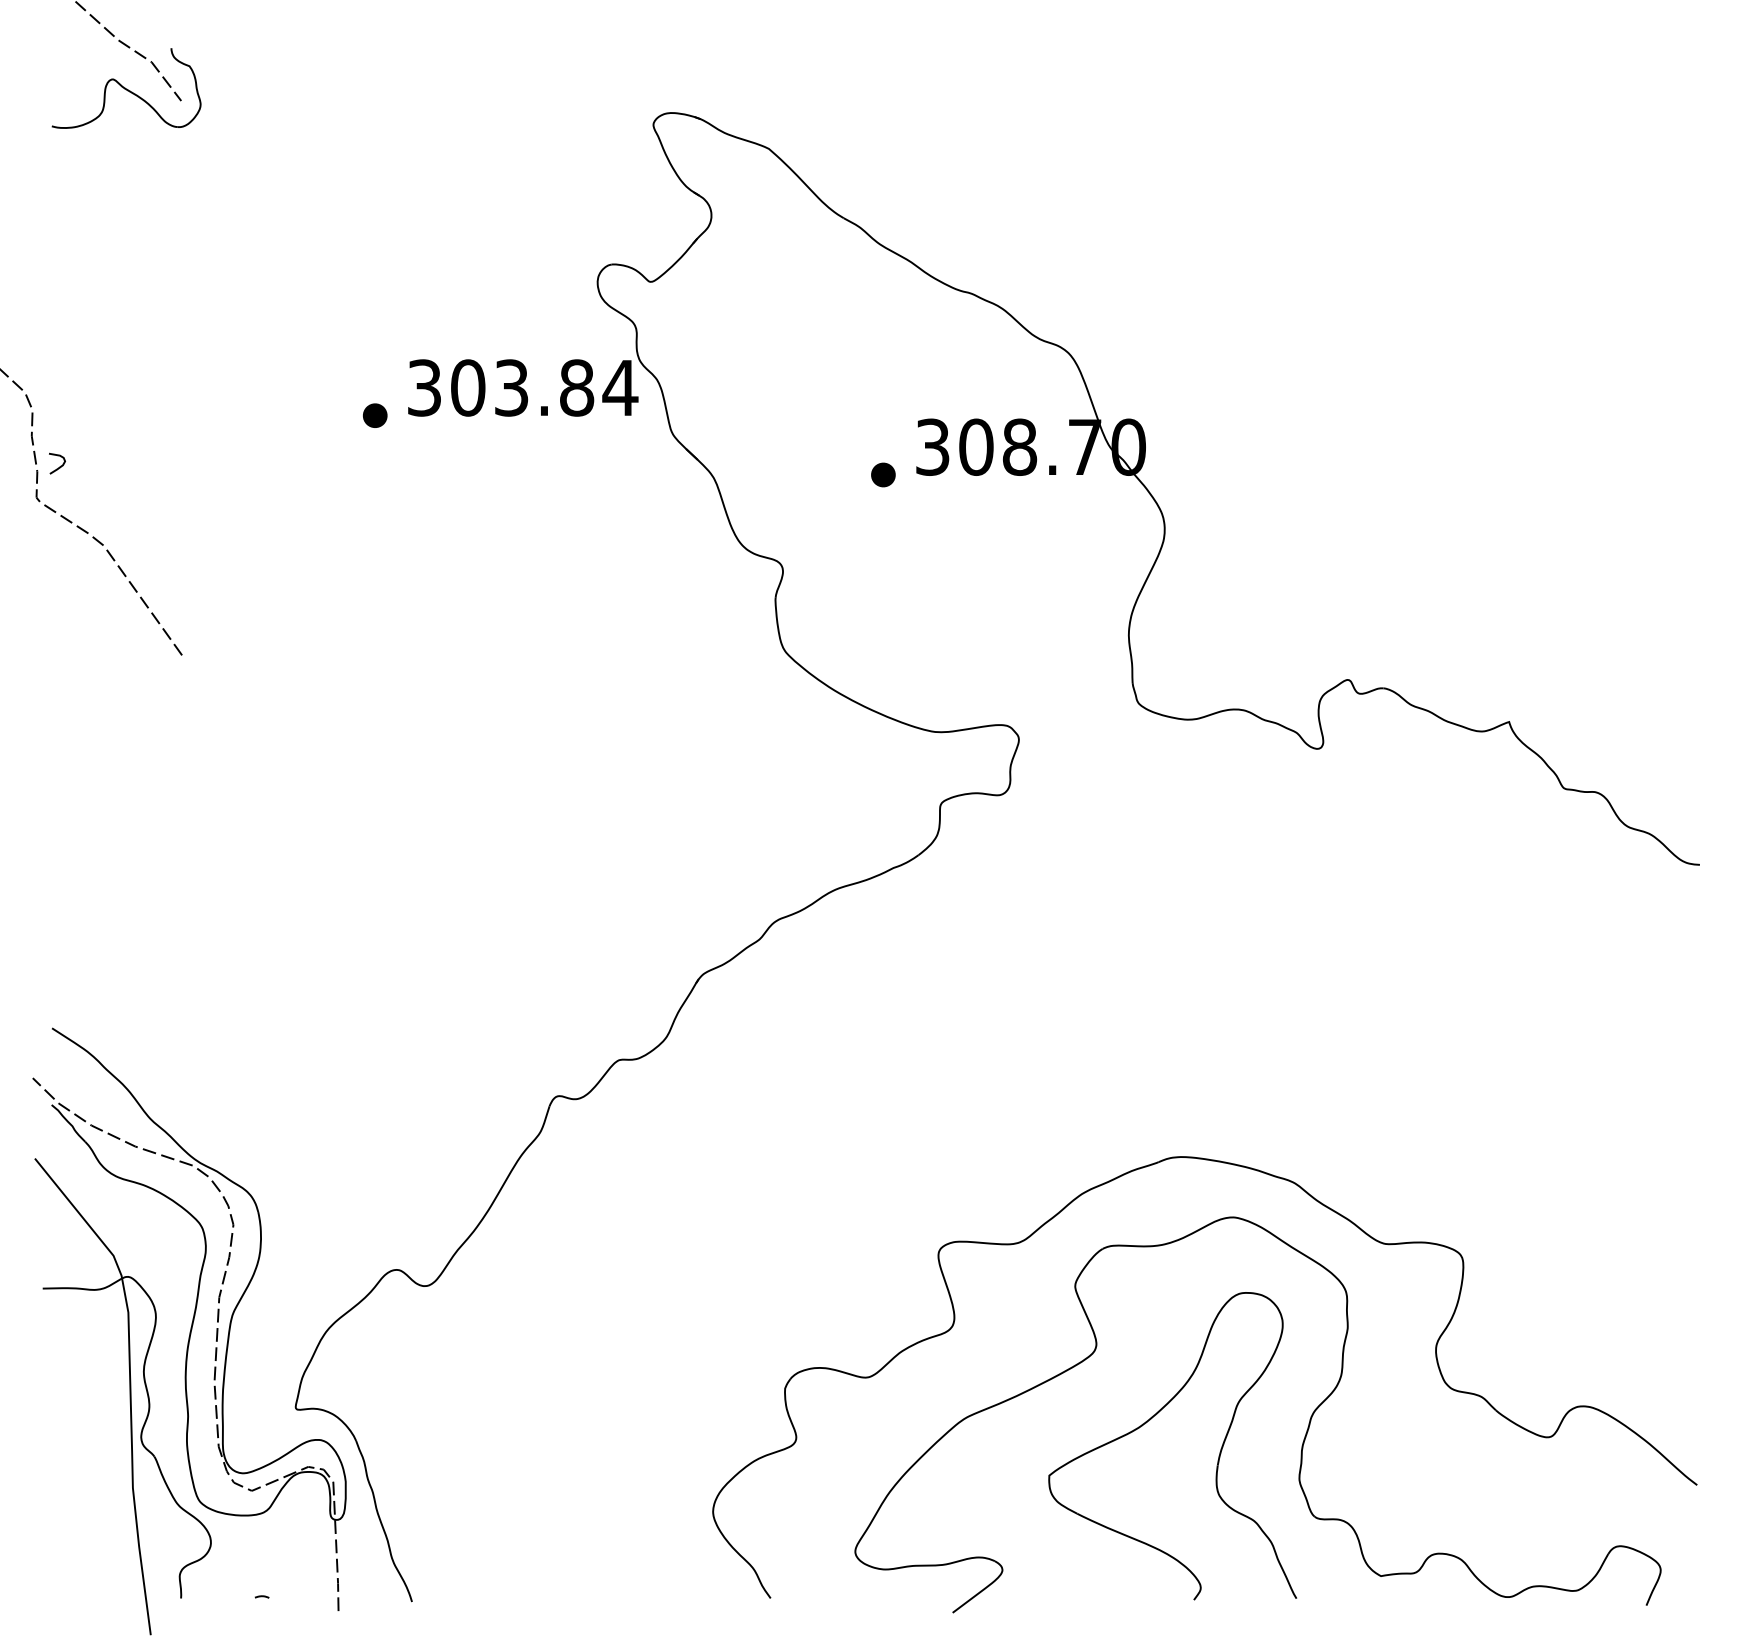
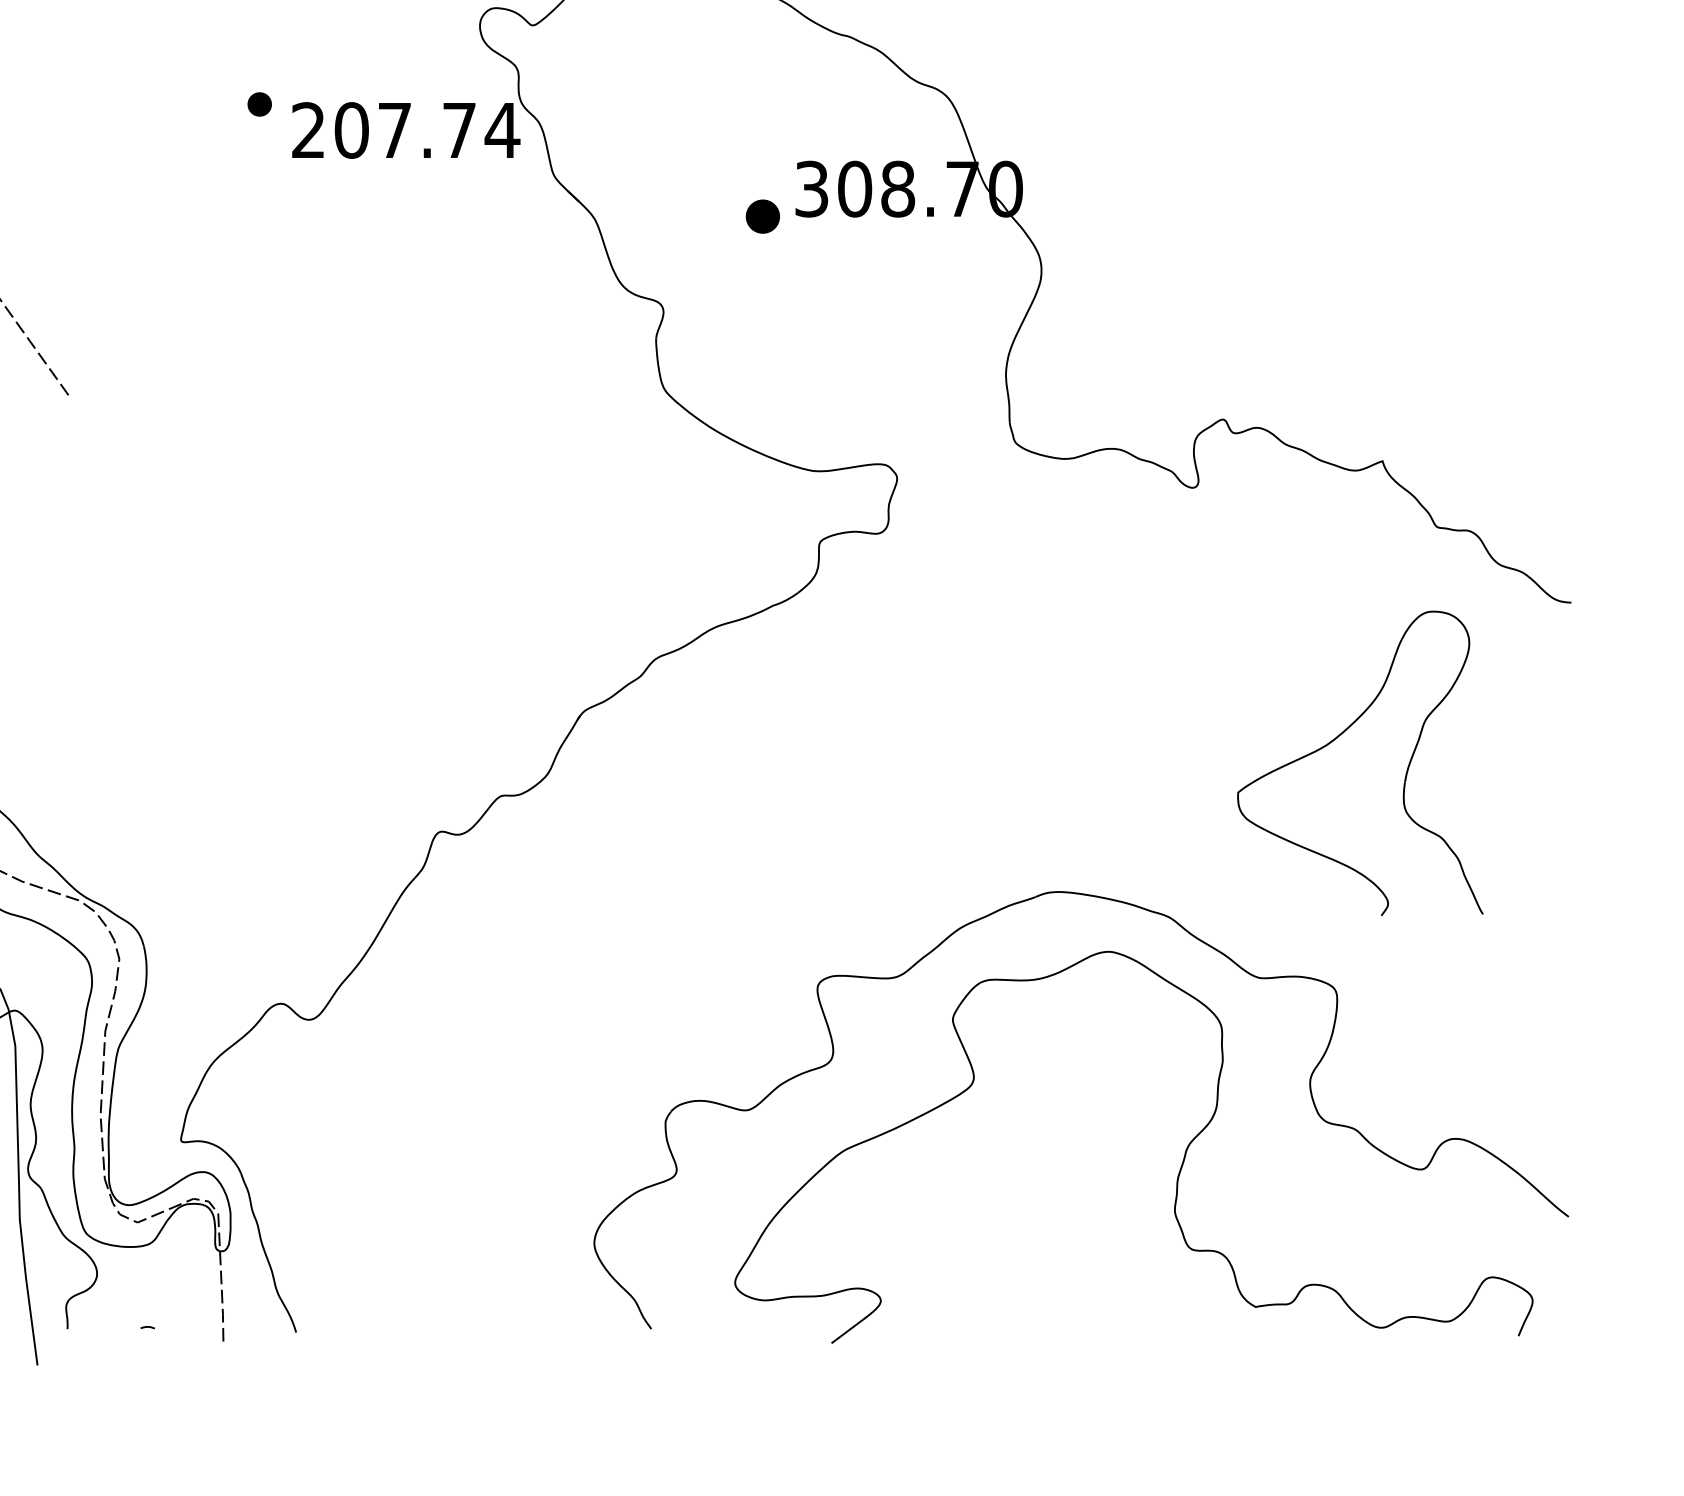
text: (501, 387) -> (384, 129), 303.84 -> 207.74
part: (375, 415) -> (260, 104), moved
part: (883, 474) -> (763, 216), size x1.4
part: (1150, 1420) -> (1338, 737), moved

